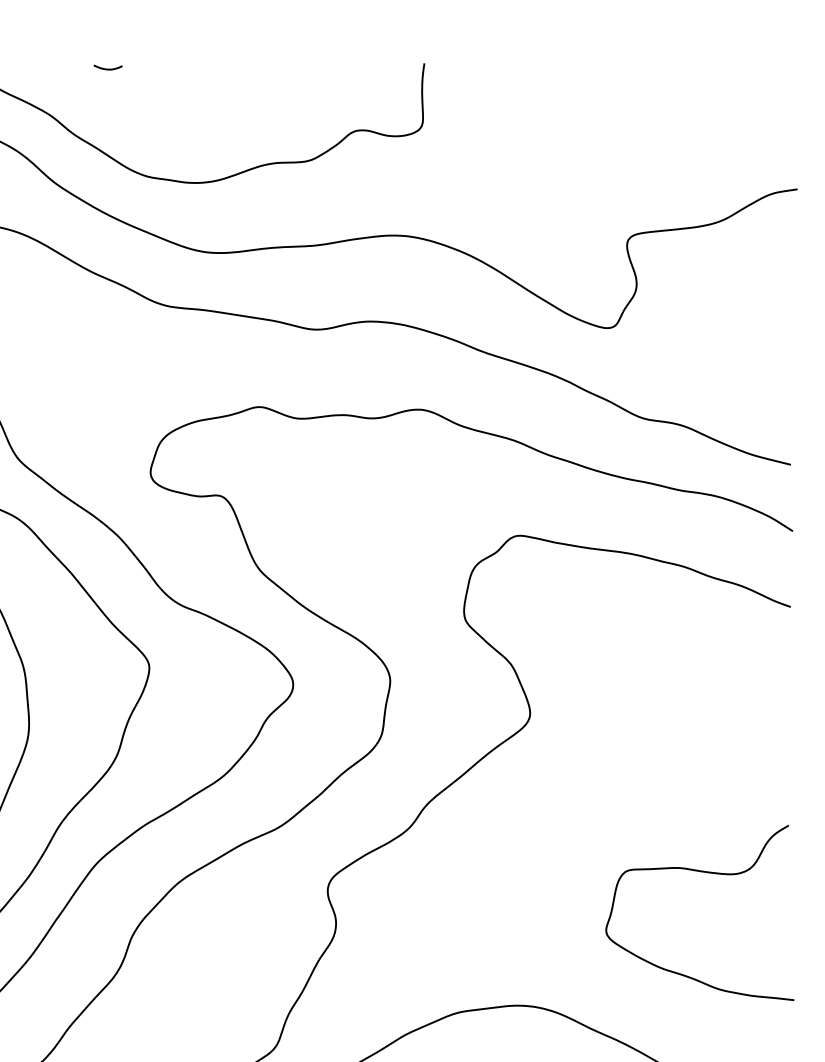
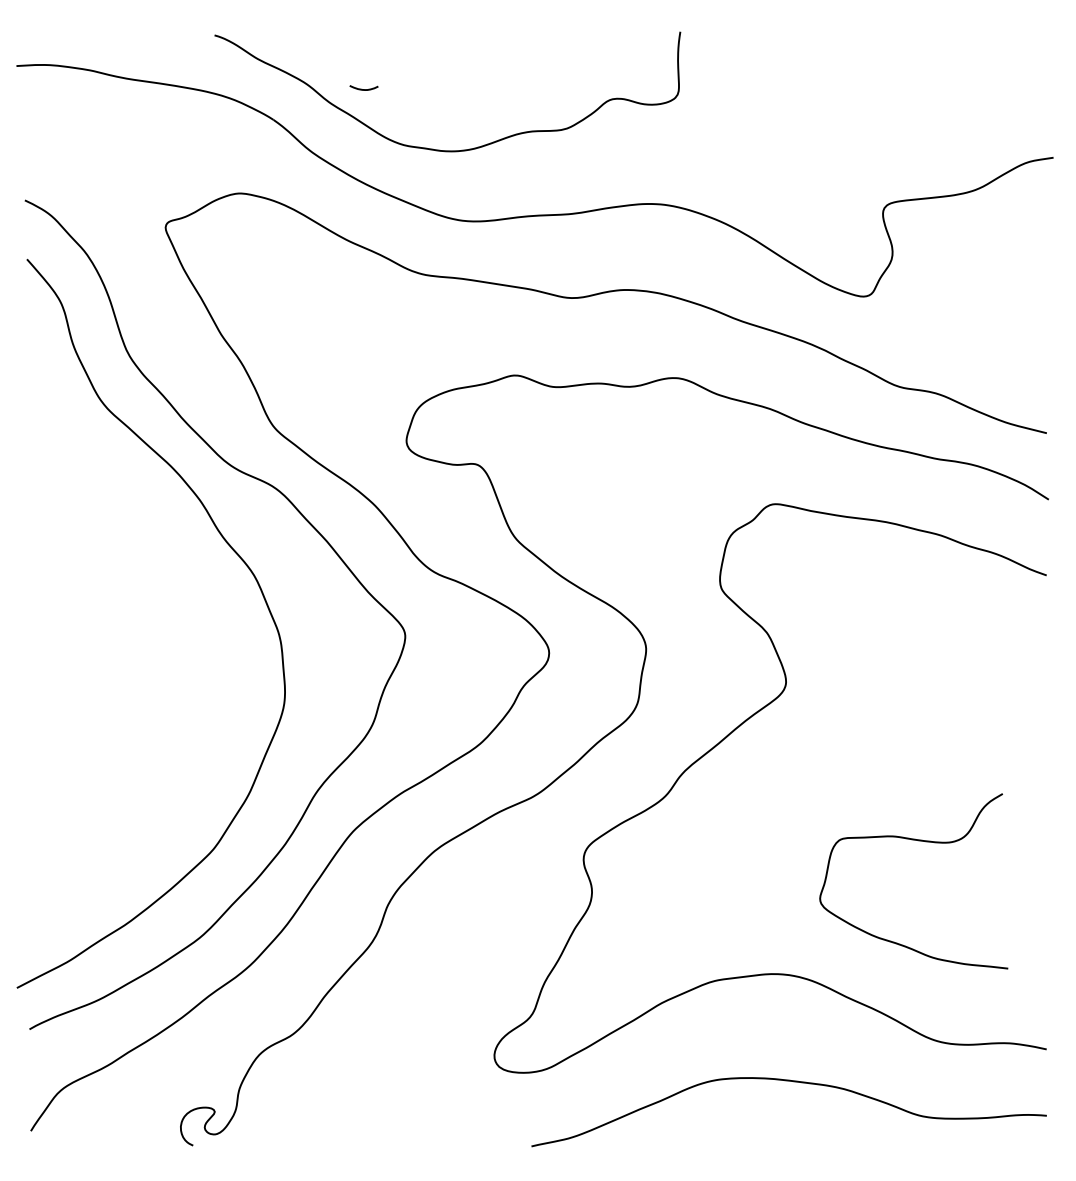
curve: (107, 69) -> (363, 89), moved
curve: (704, 873) -> (918, 841), moved

